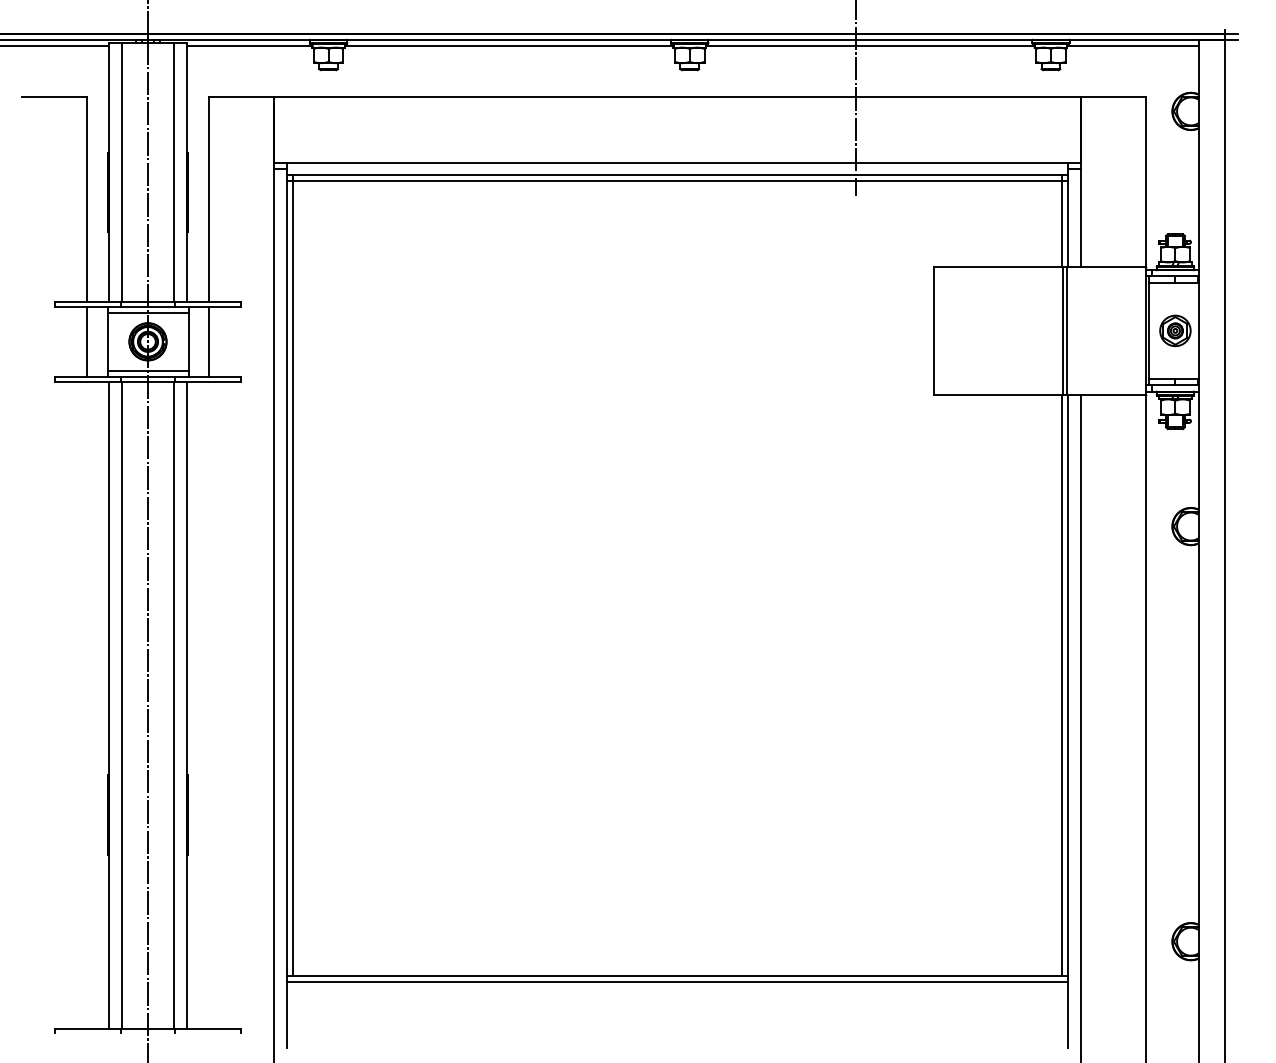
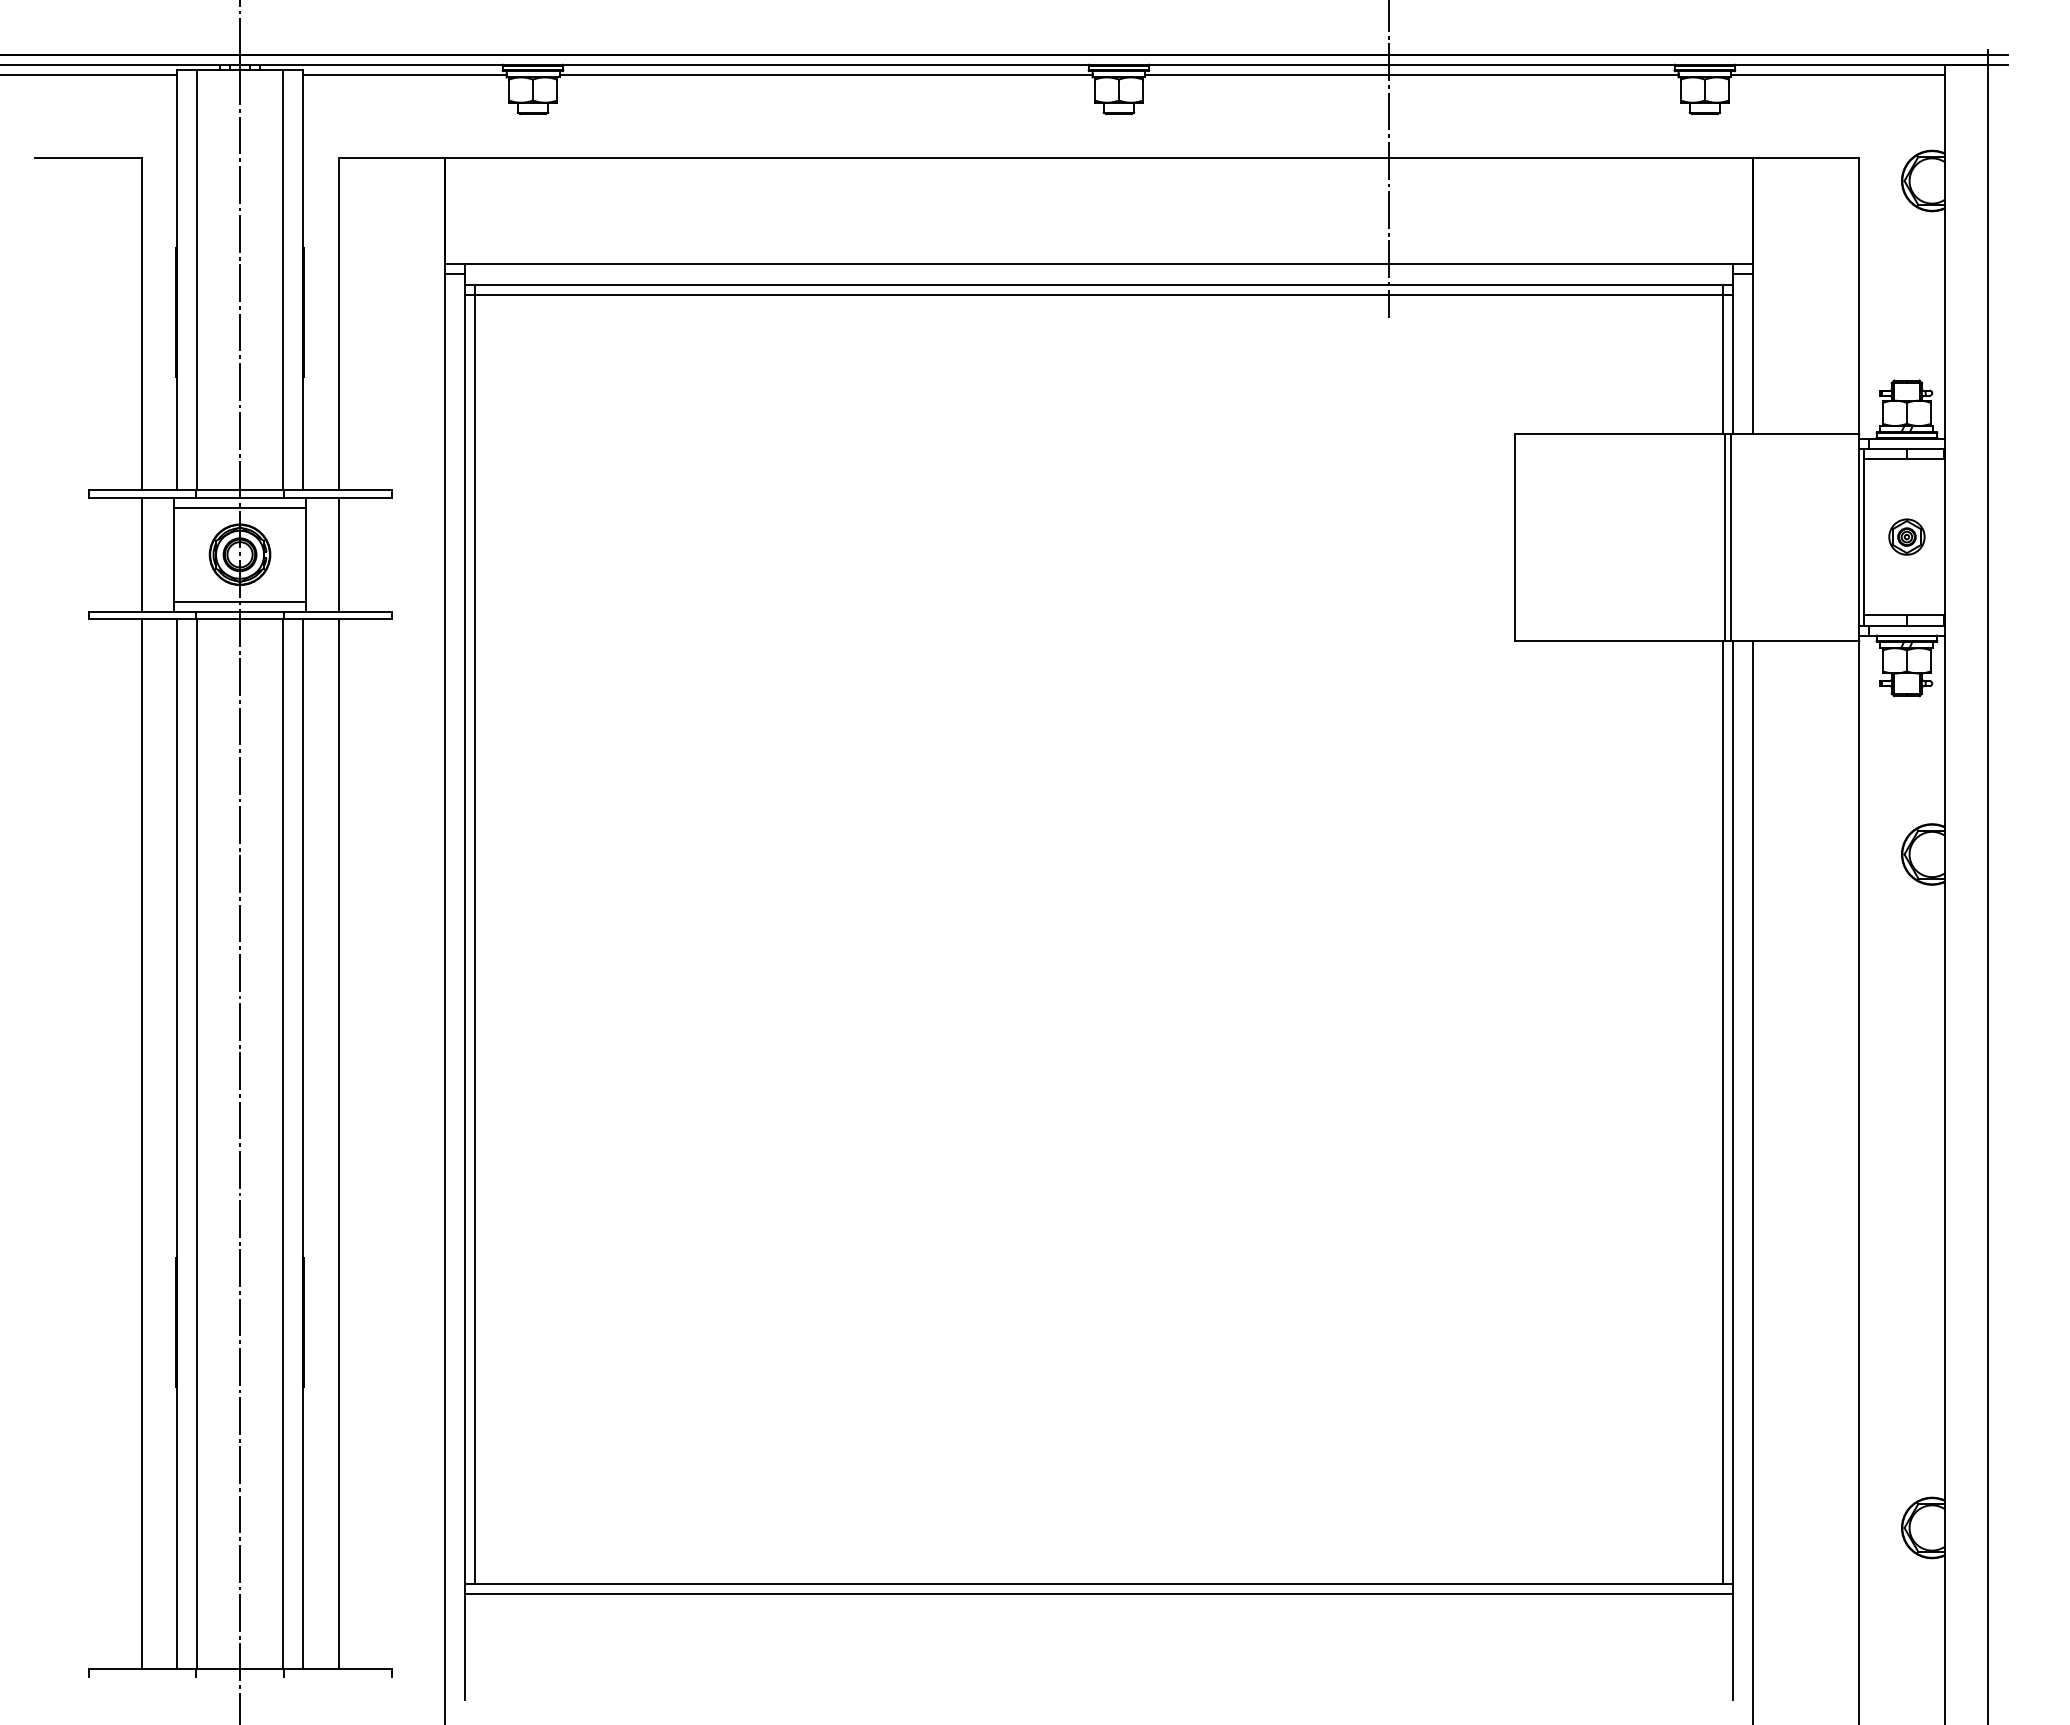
part: (1175, 330) -> (1907, 536), size x0.71
line: (87, 704) -> (141, 1143), added
line: (208, 704) -> (338, 1143), added

